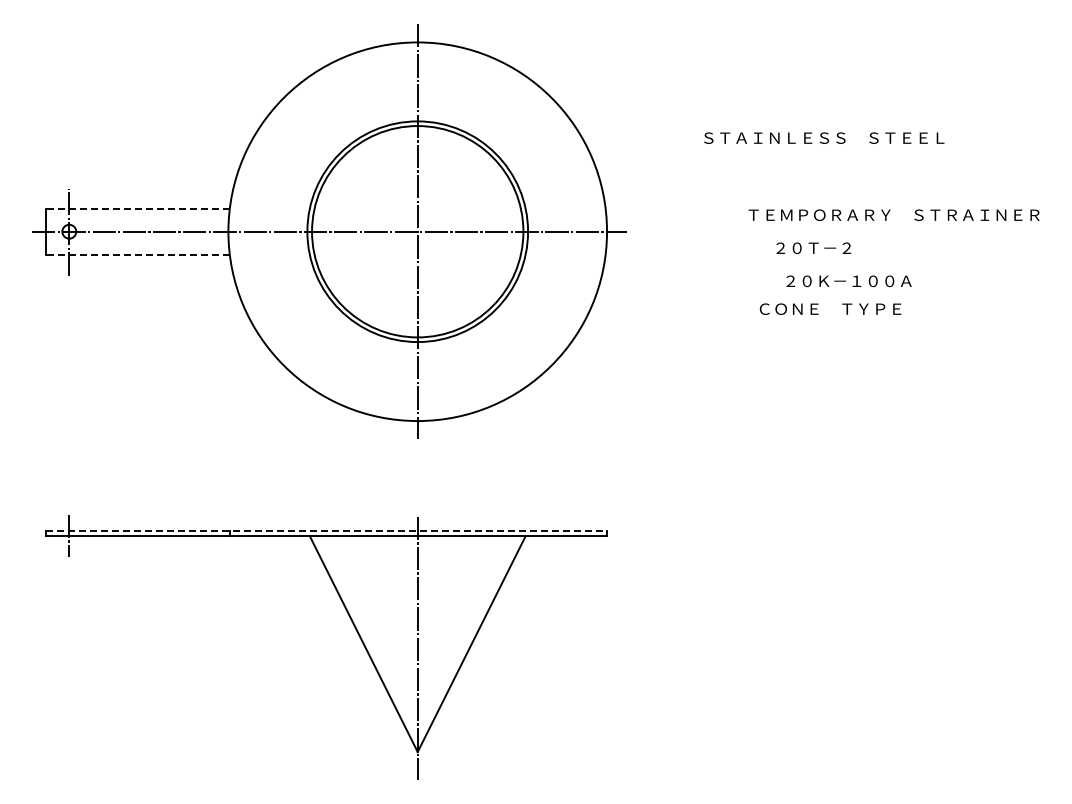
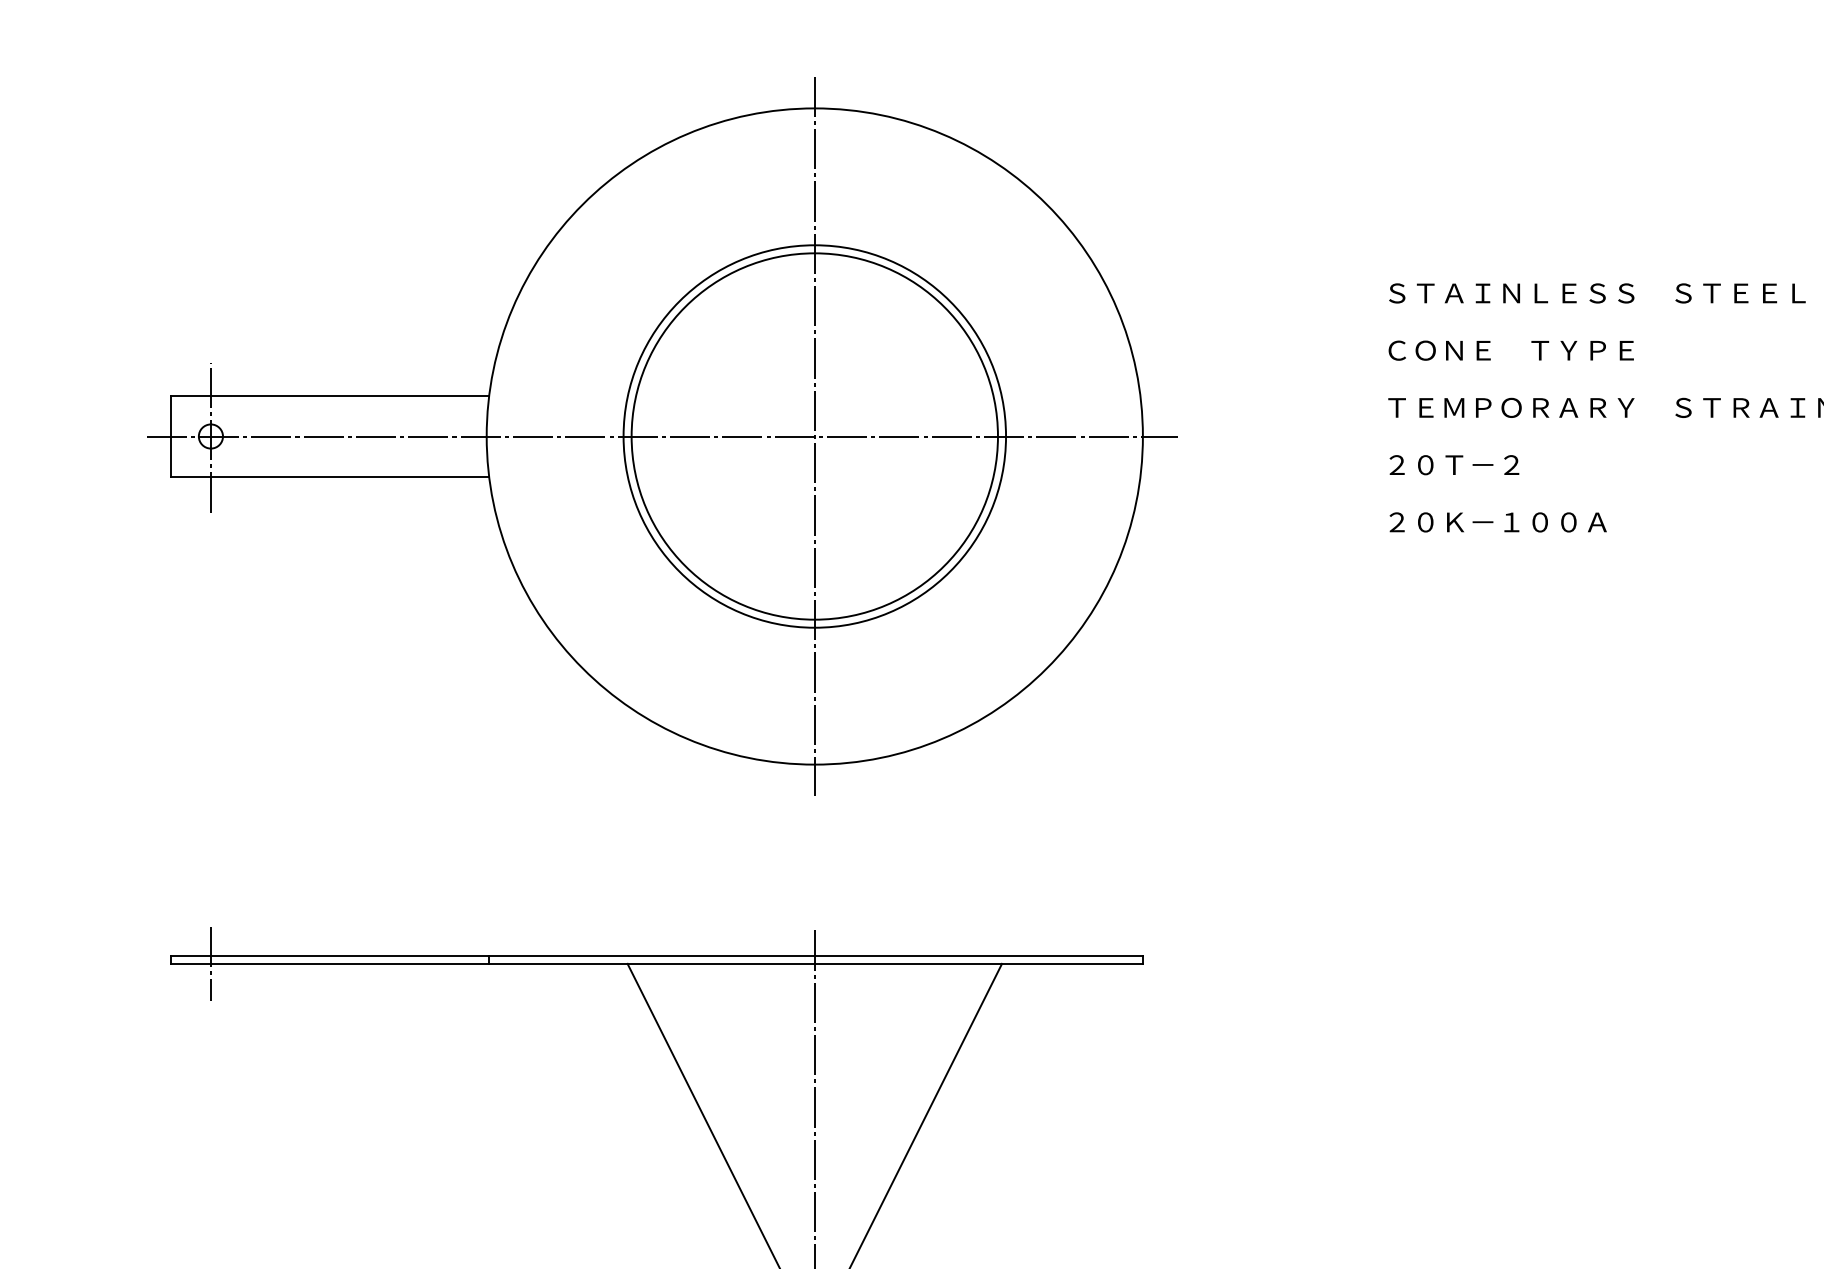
text: (824, 137) -> (1597, 292), moved
line: (137, 208) -> (329, 396), dashed -> solid
text: (813, 247) -> (1453, 463), moved
line: (137, 254) -> (329, 475), dashed -> solid
text: (848, 281) -> (1497, 522), moved
text: (830, 308) -> (1511, 349), moved
line: (327, 531) -> (658, 956), dashed -> solid

